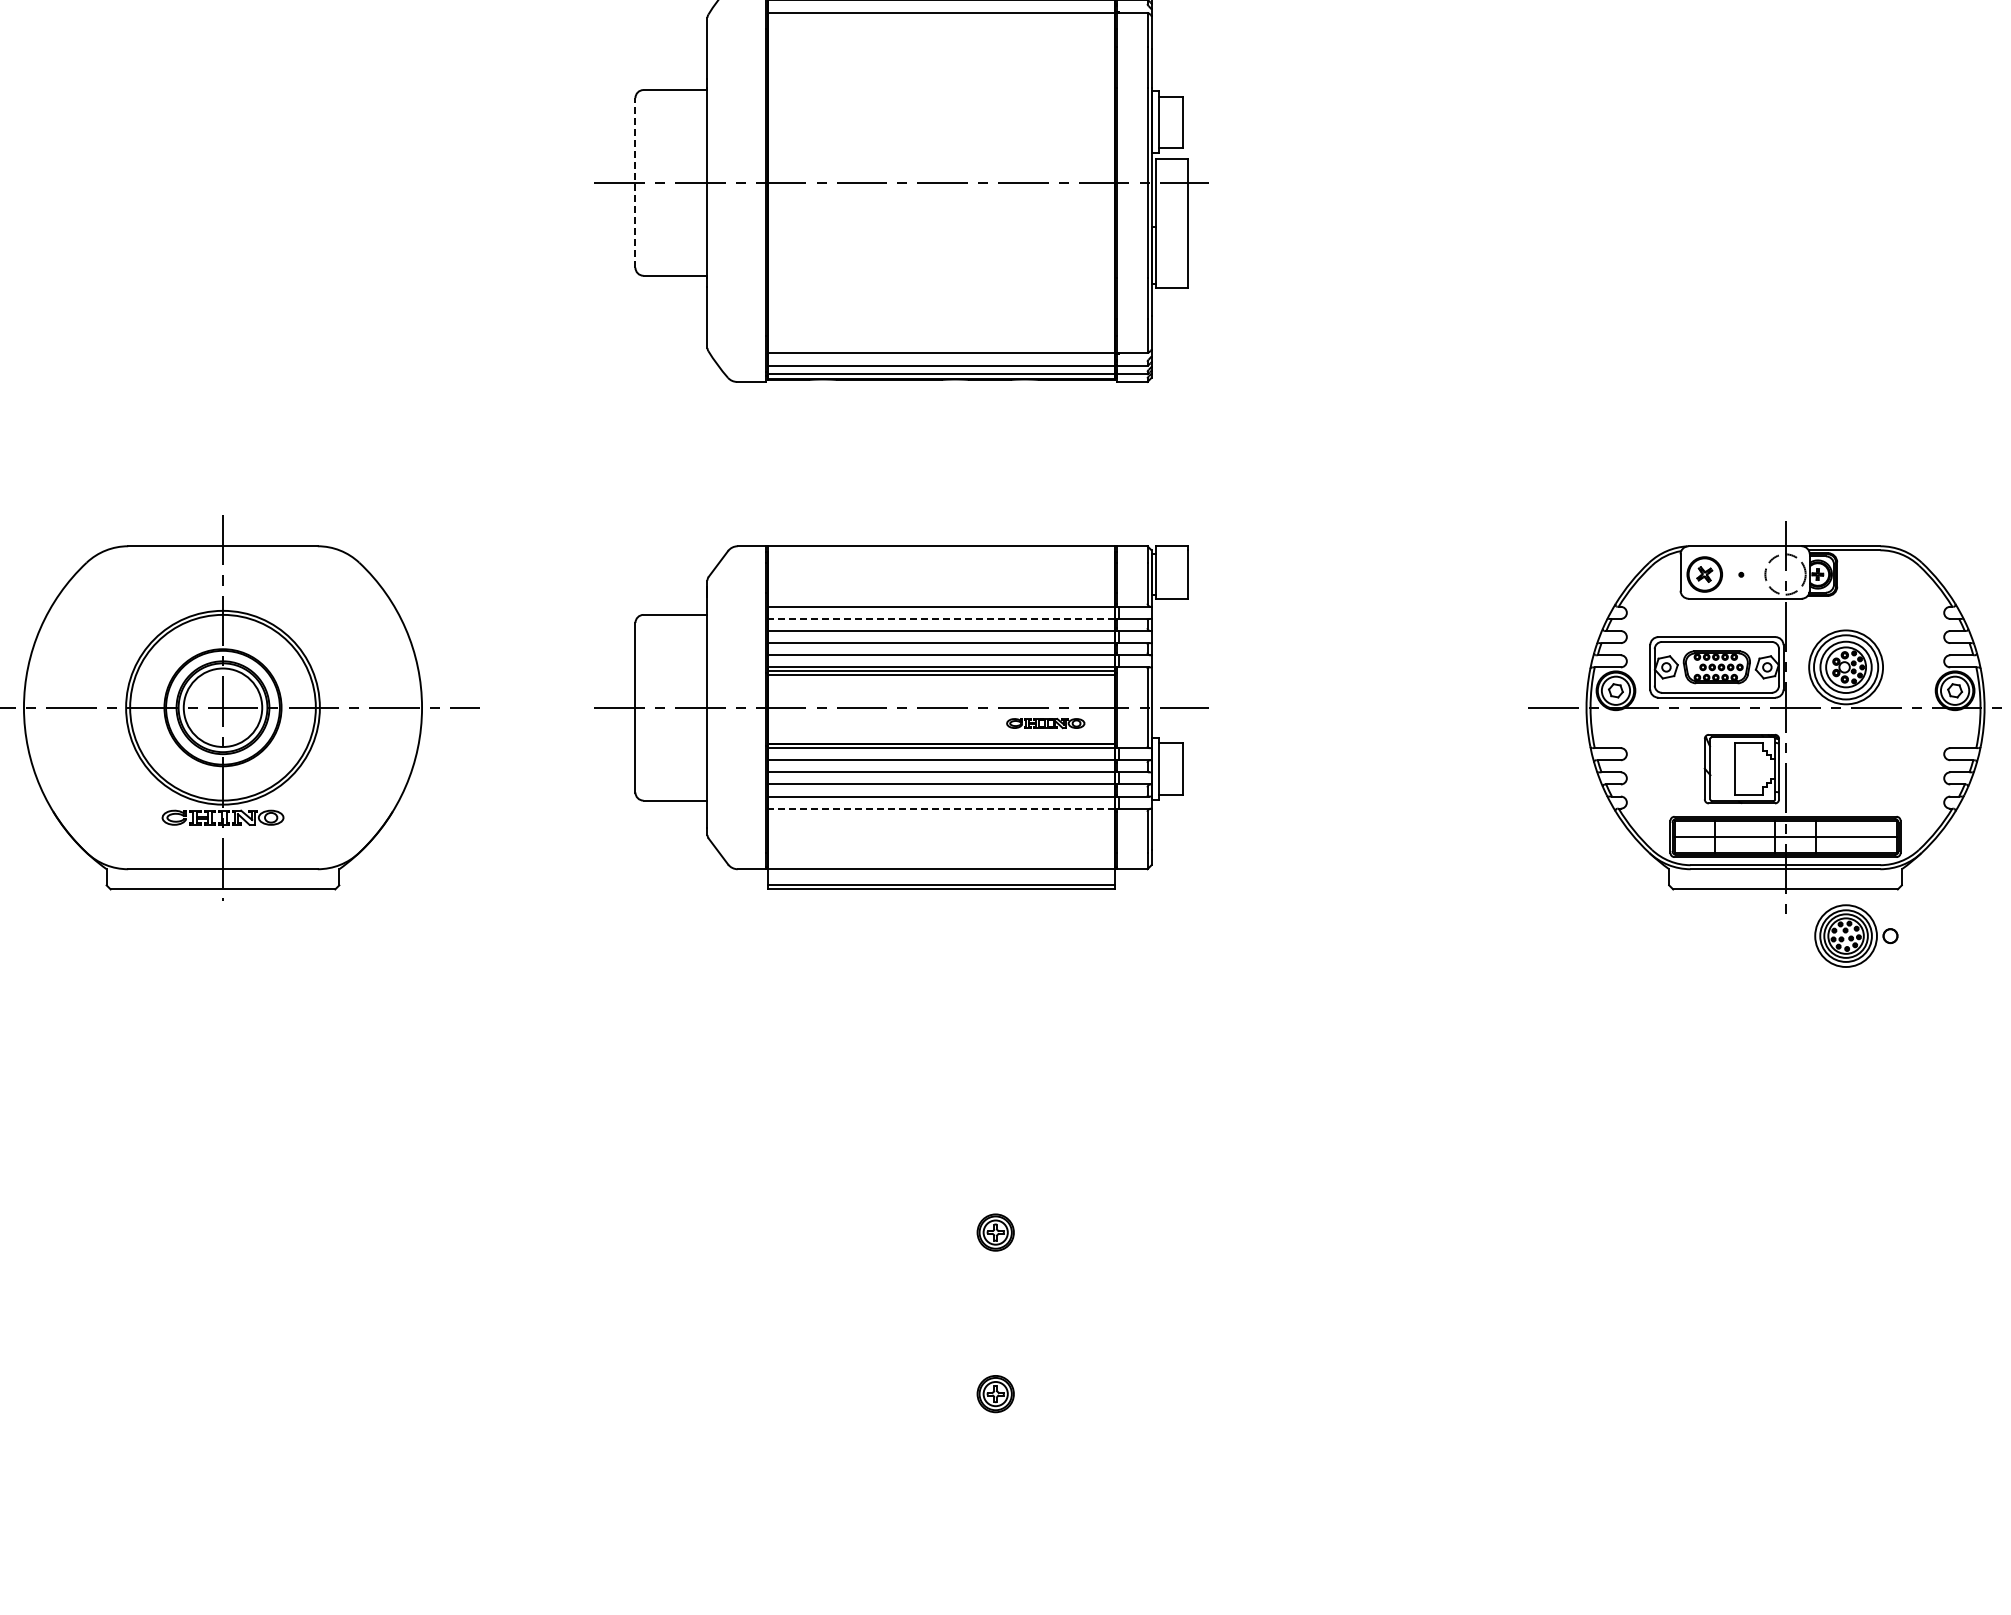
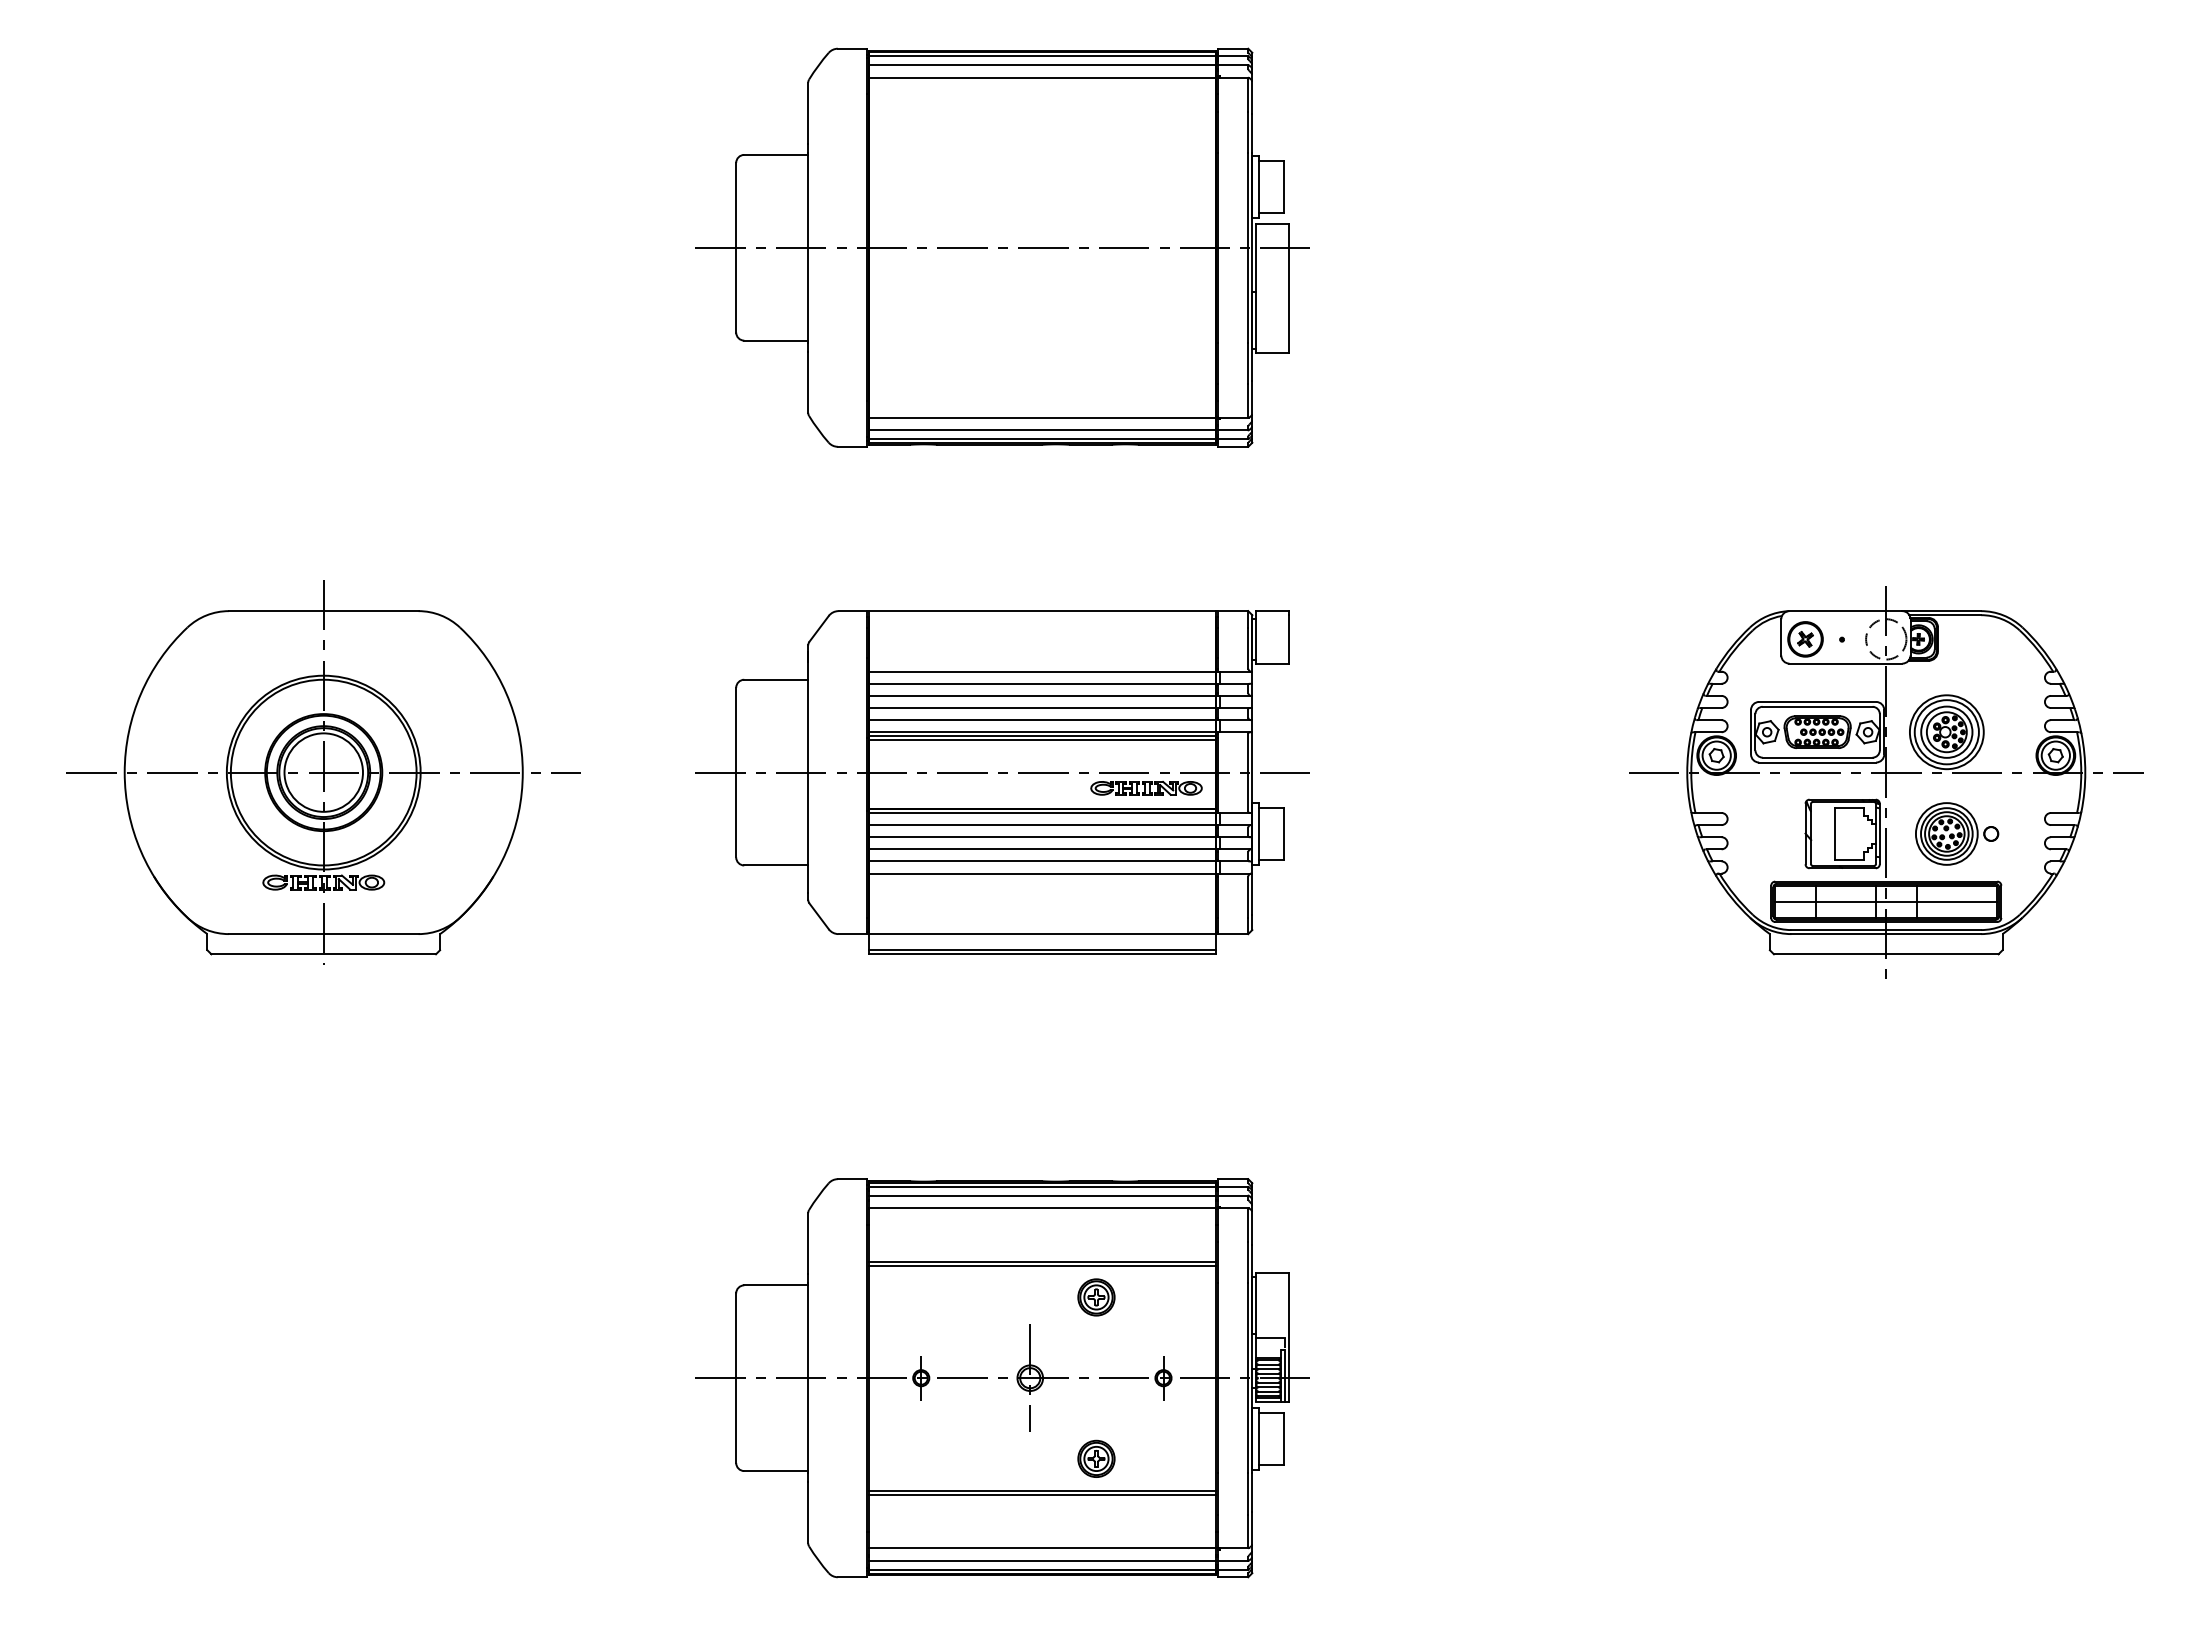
line: (635, 182) -> (736, 247), dashed -> solid
line: (941, 618) -> (1042, 683), dashed -> solid
part: (1045, 723) -> (1146, 788), size x1.43
line: (941, 808) -> (1042, 873), dashed -> solid
part: (1856, 935) -> (1957, 833), moved
part: (901, 1313) -> (1002, 1378), added

